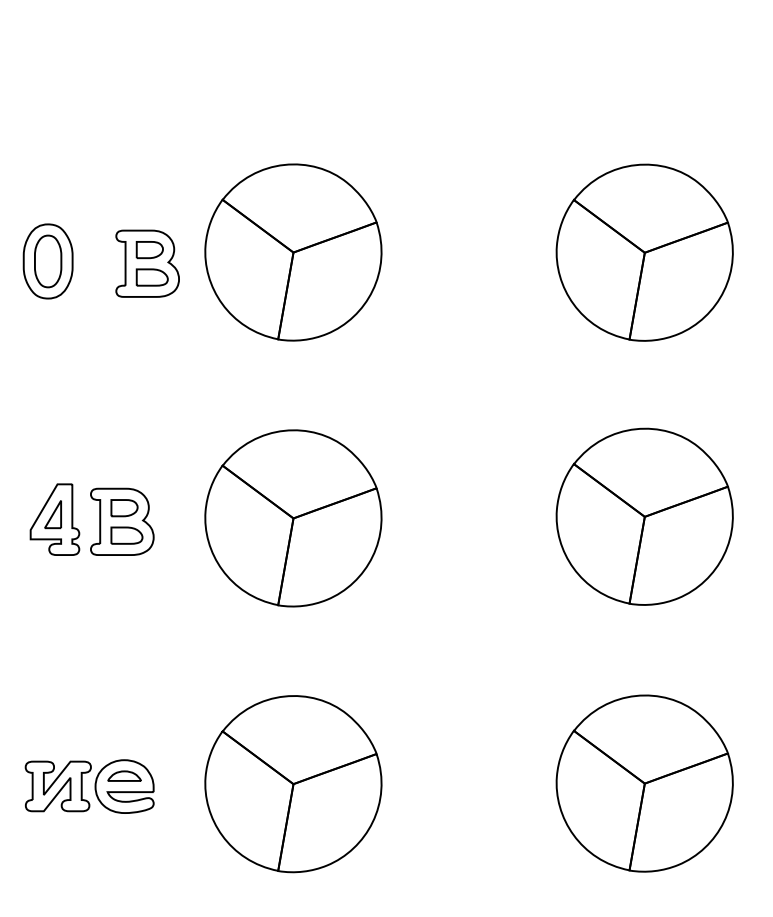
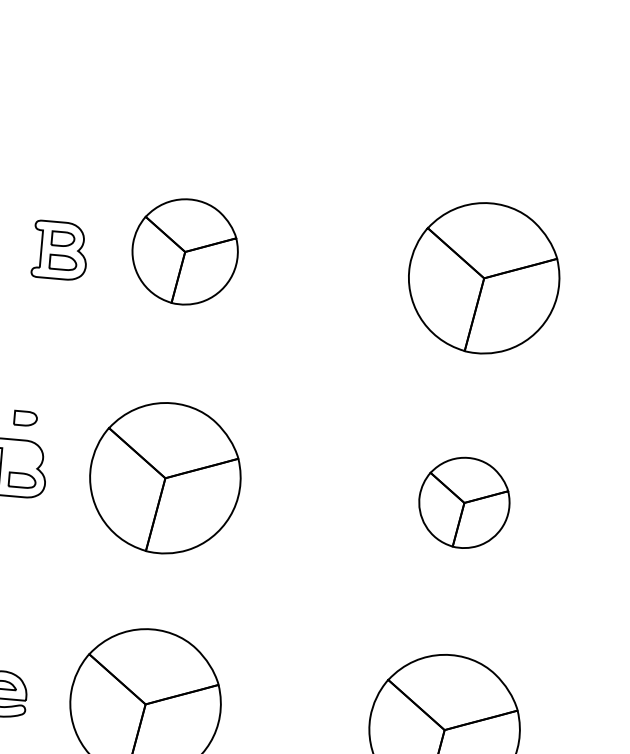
part: (293, 252) -> (185, 251), size x0.7
part: (124, 508) -> (25, 418), moved
part: (644, 516) -> (464, 502), size x0.6

